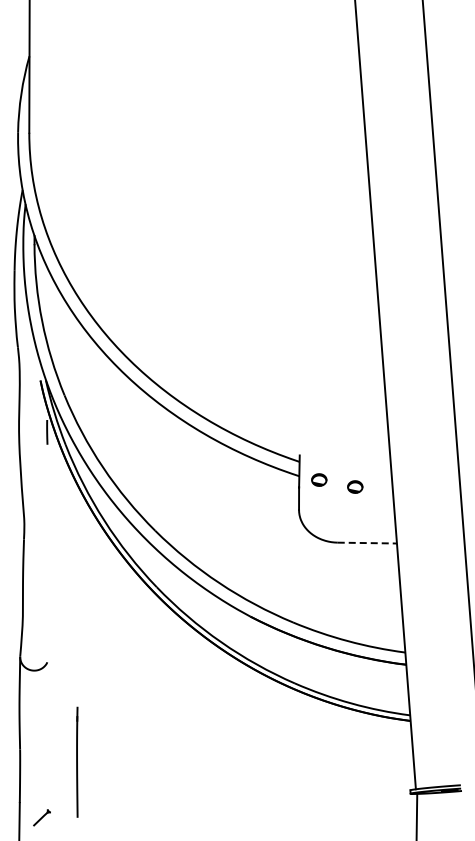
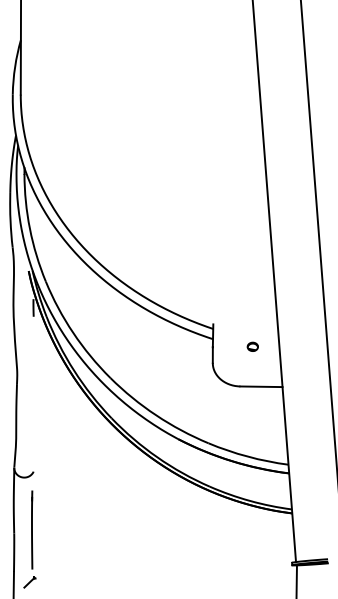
part: (319, 479) -> (227, 341), removed
line: (367, 543) -> (261, 387), dashed -> solid
line: (77, 761) -> (32, 529), moved

